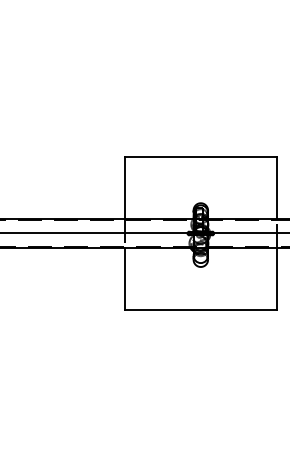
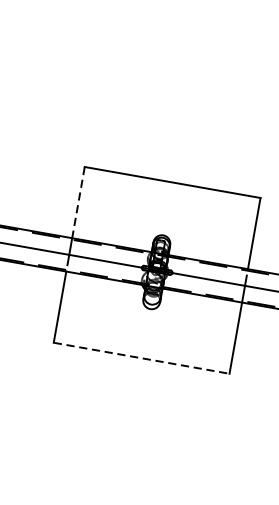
line: (124, 188) -> (78, 202), solid -> dashed
line: (201, 309) -> (142, 358), solid -> dashed

